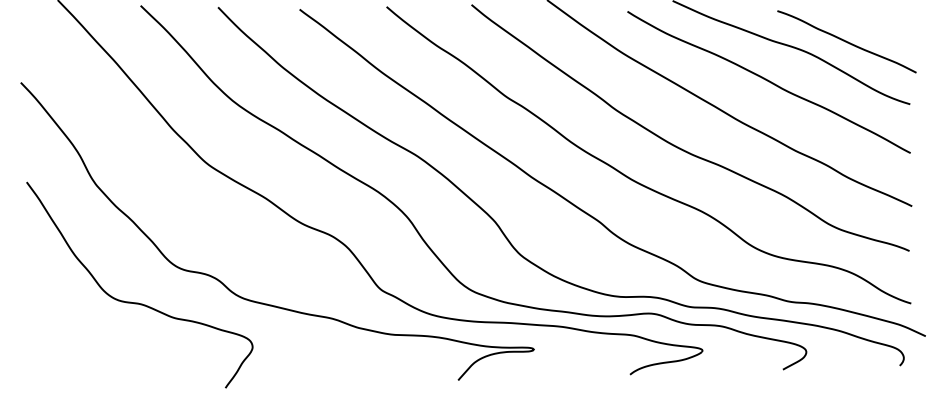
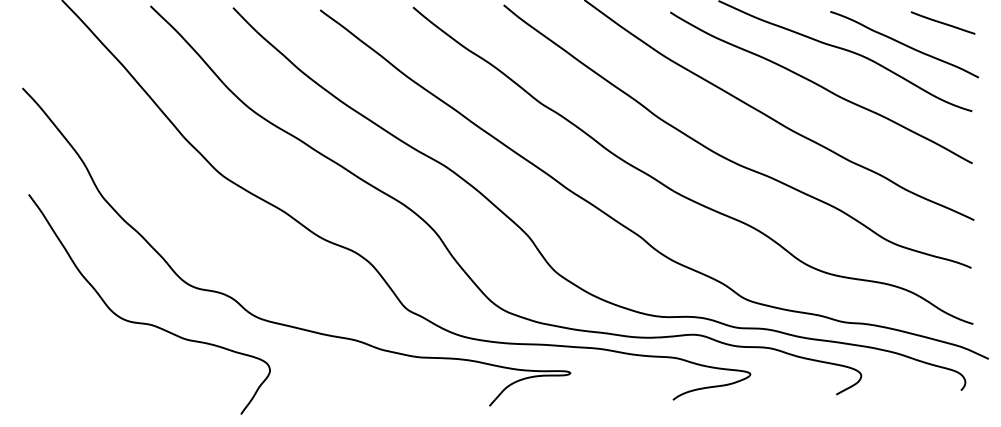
line: (882, 21) -> (942, 22), added

